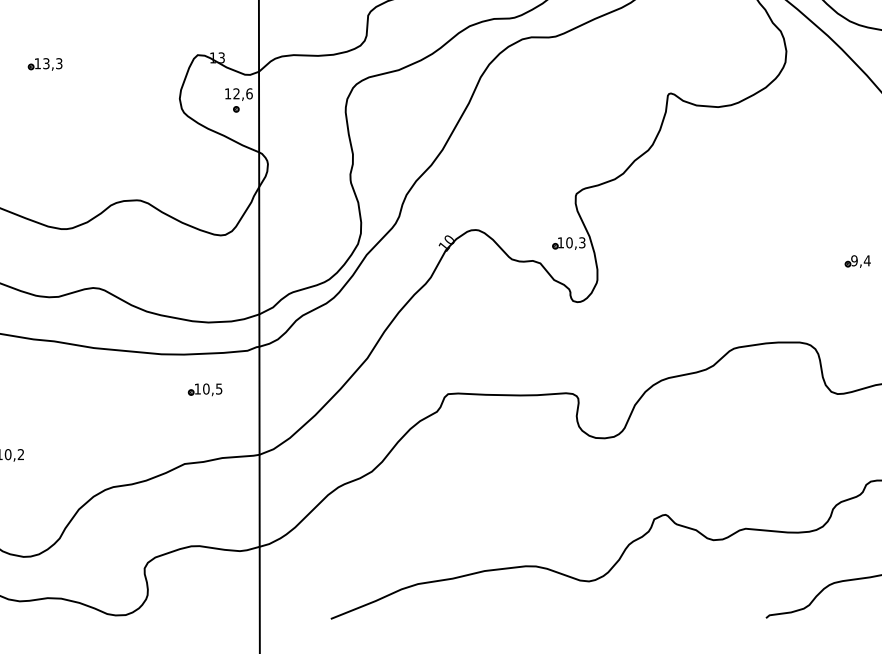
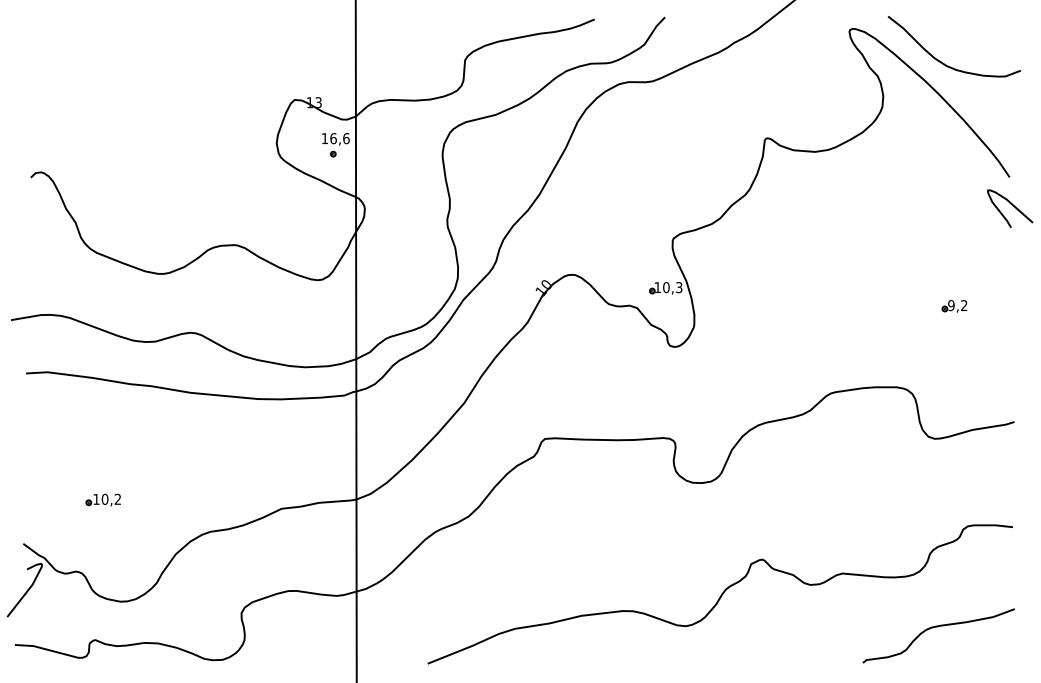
part: (44, 63) -> (141, 108), removed
text: (236, 93) -> (333, 138), 12,6 -> 16,6
text: (866, 260) -> (963, 305), 9,4 -> 9,2
part: (204, 389) -> (301, 434), removed

